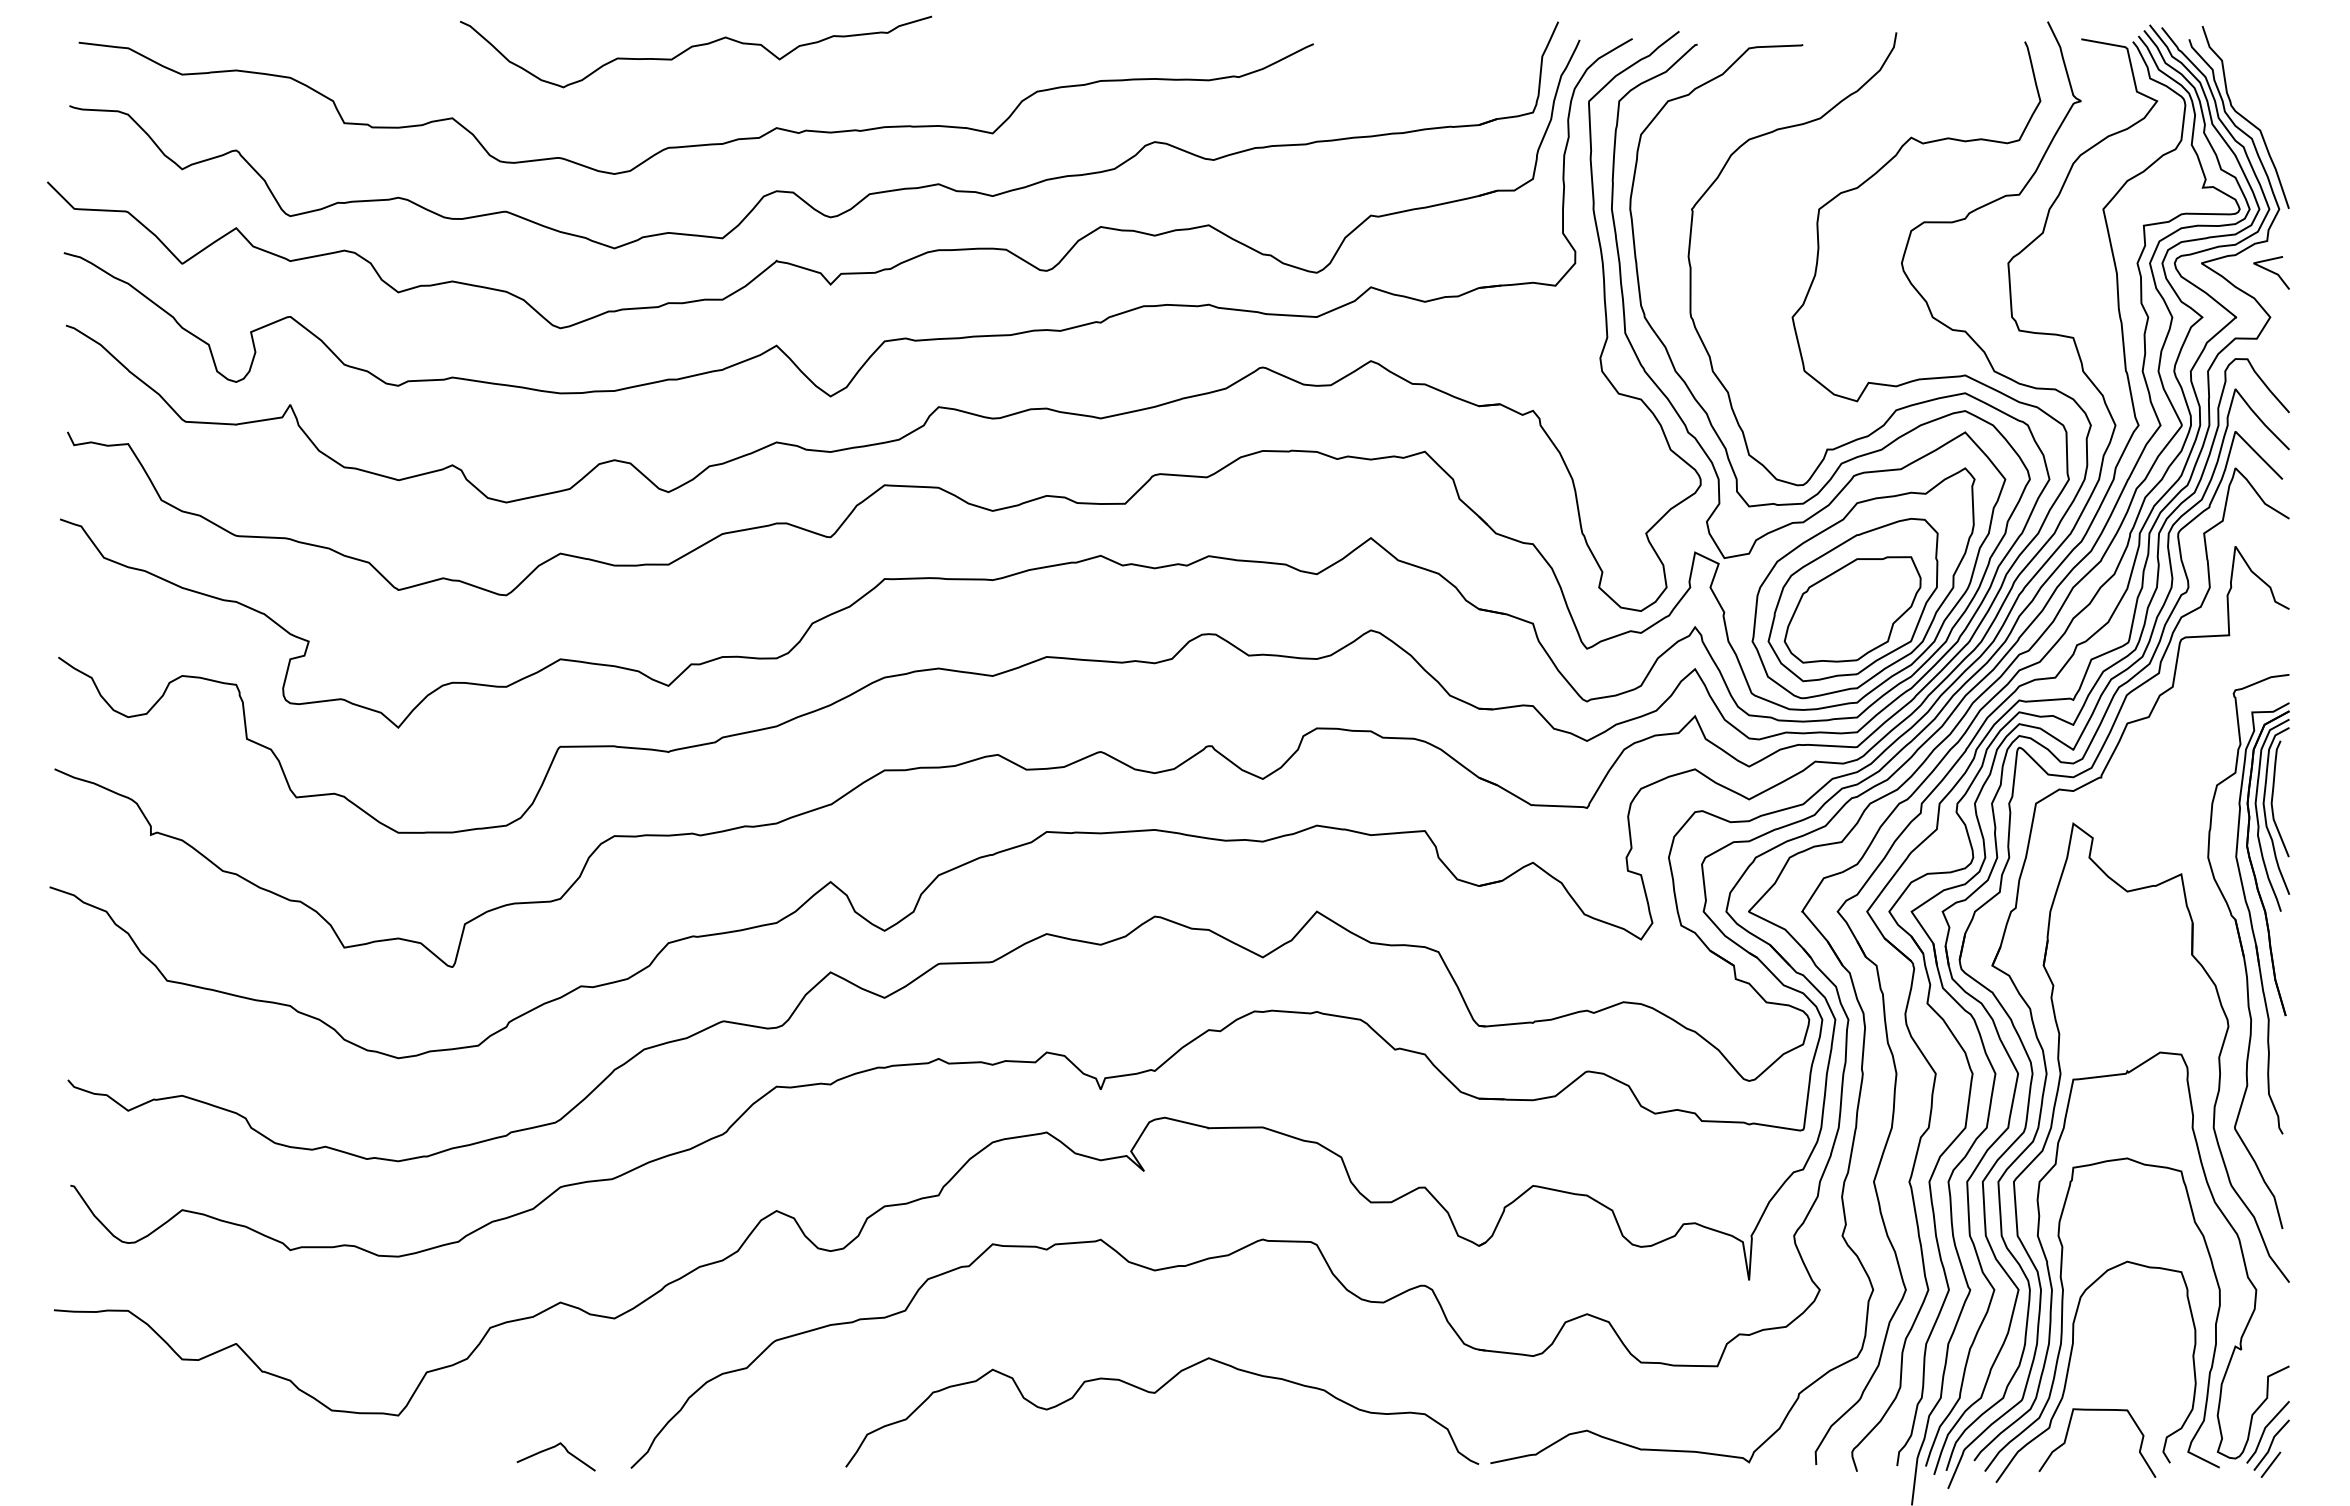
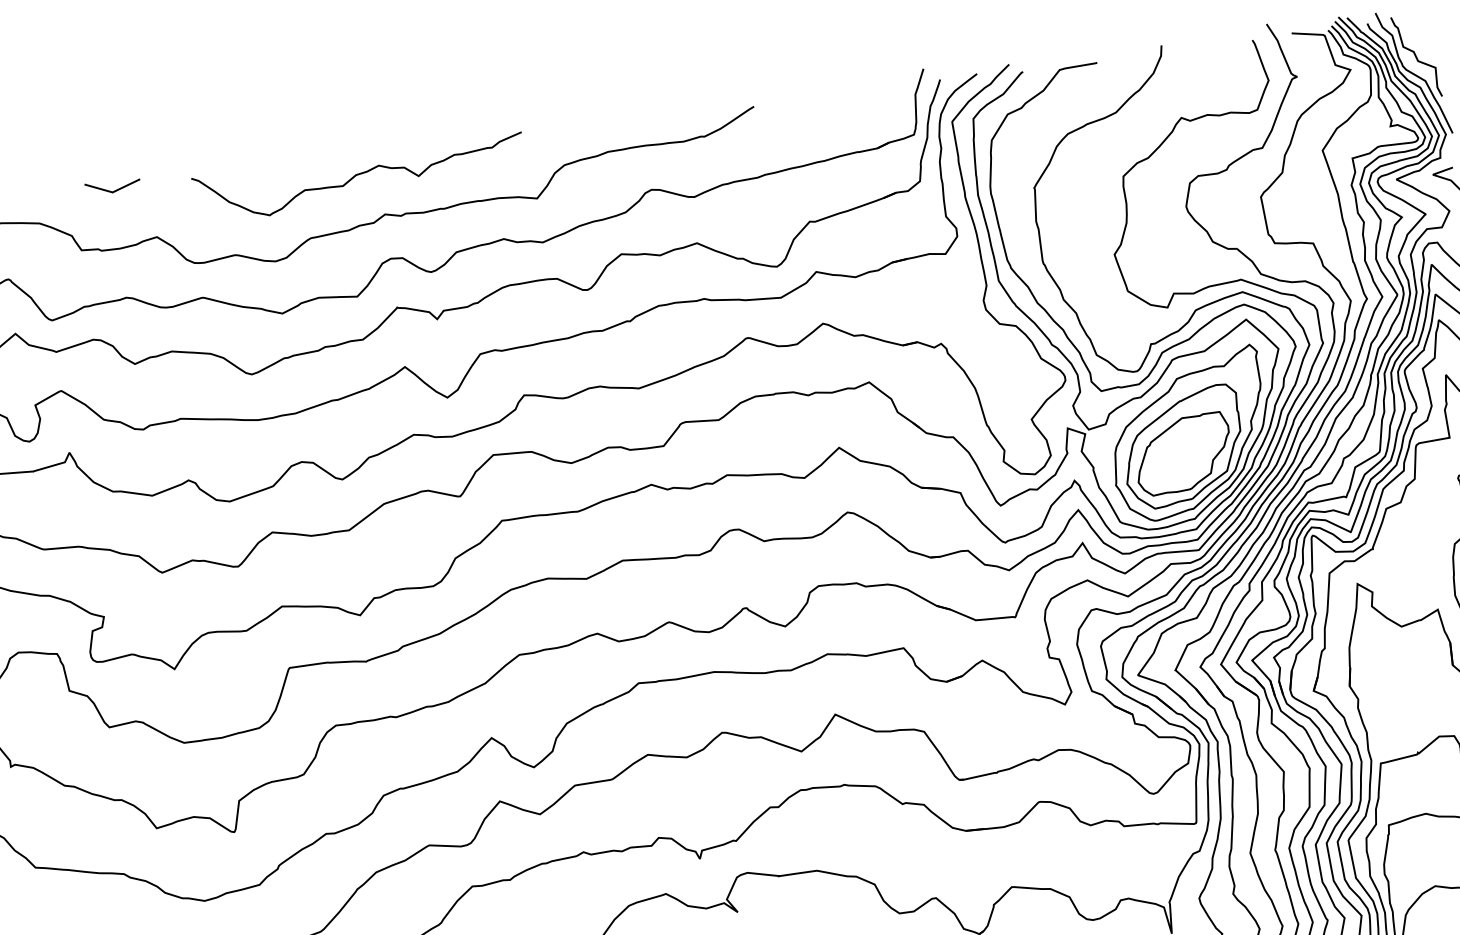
curve: (400, 45) -> (114, 190), added
curve: (694, 47) -> (357, 175), moved
curve: (2251, 95) -> (1416, 57), added

